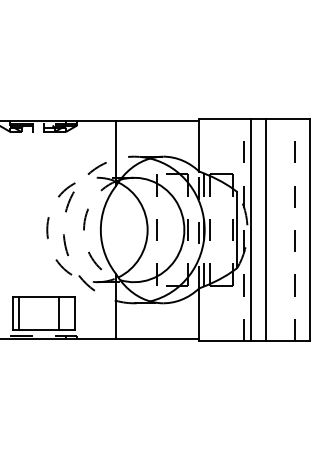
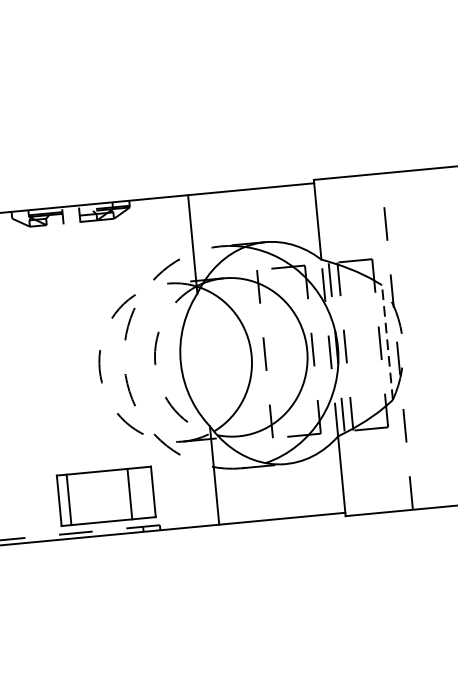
line: (250, 229) -> (407, 339), removed
line: (265, 229) -> (429, 337), removed
line: (237, 230) -> (387, 343), solid -> dashed

